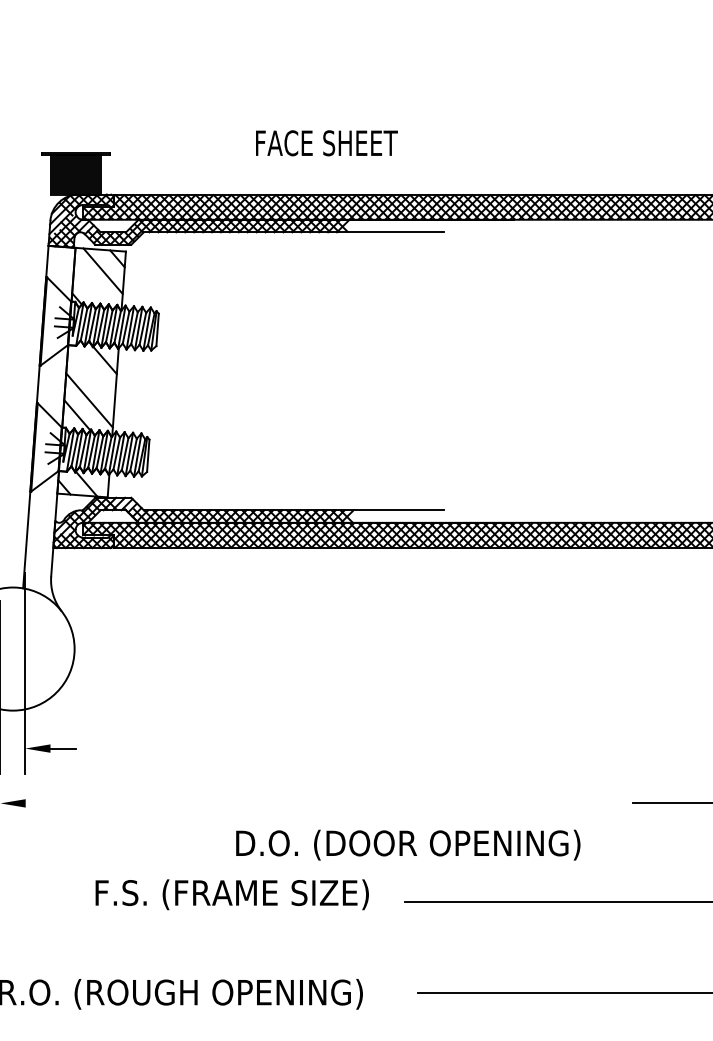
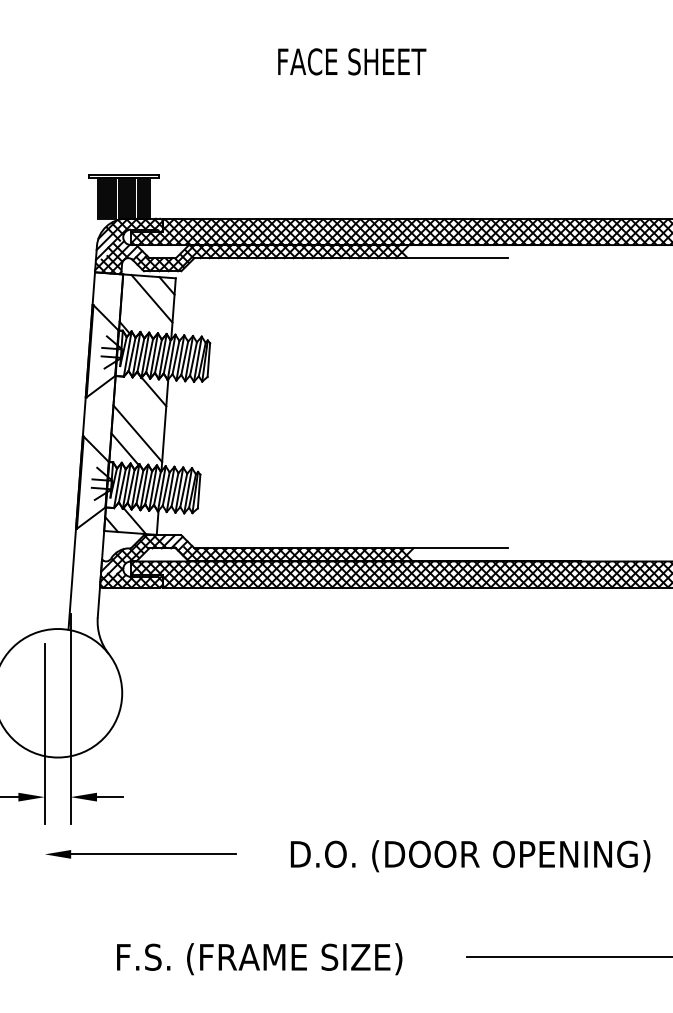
text: (326, 143) -> (351, 62), moved
line: (104, 803) -> (153, 854), added
text: (408, 844) -> (470, 855), moved
text: (231, 894) -> (258, 958), moved

